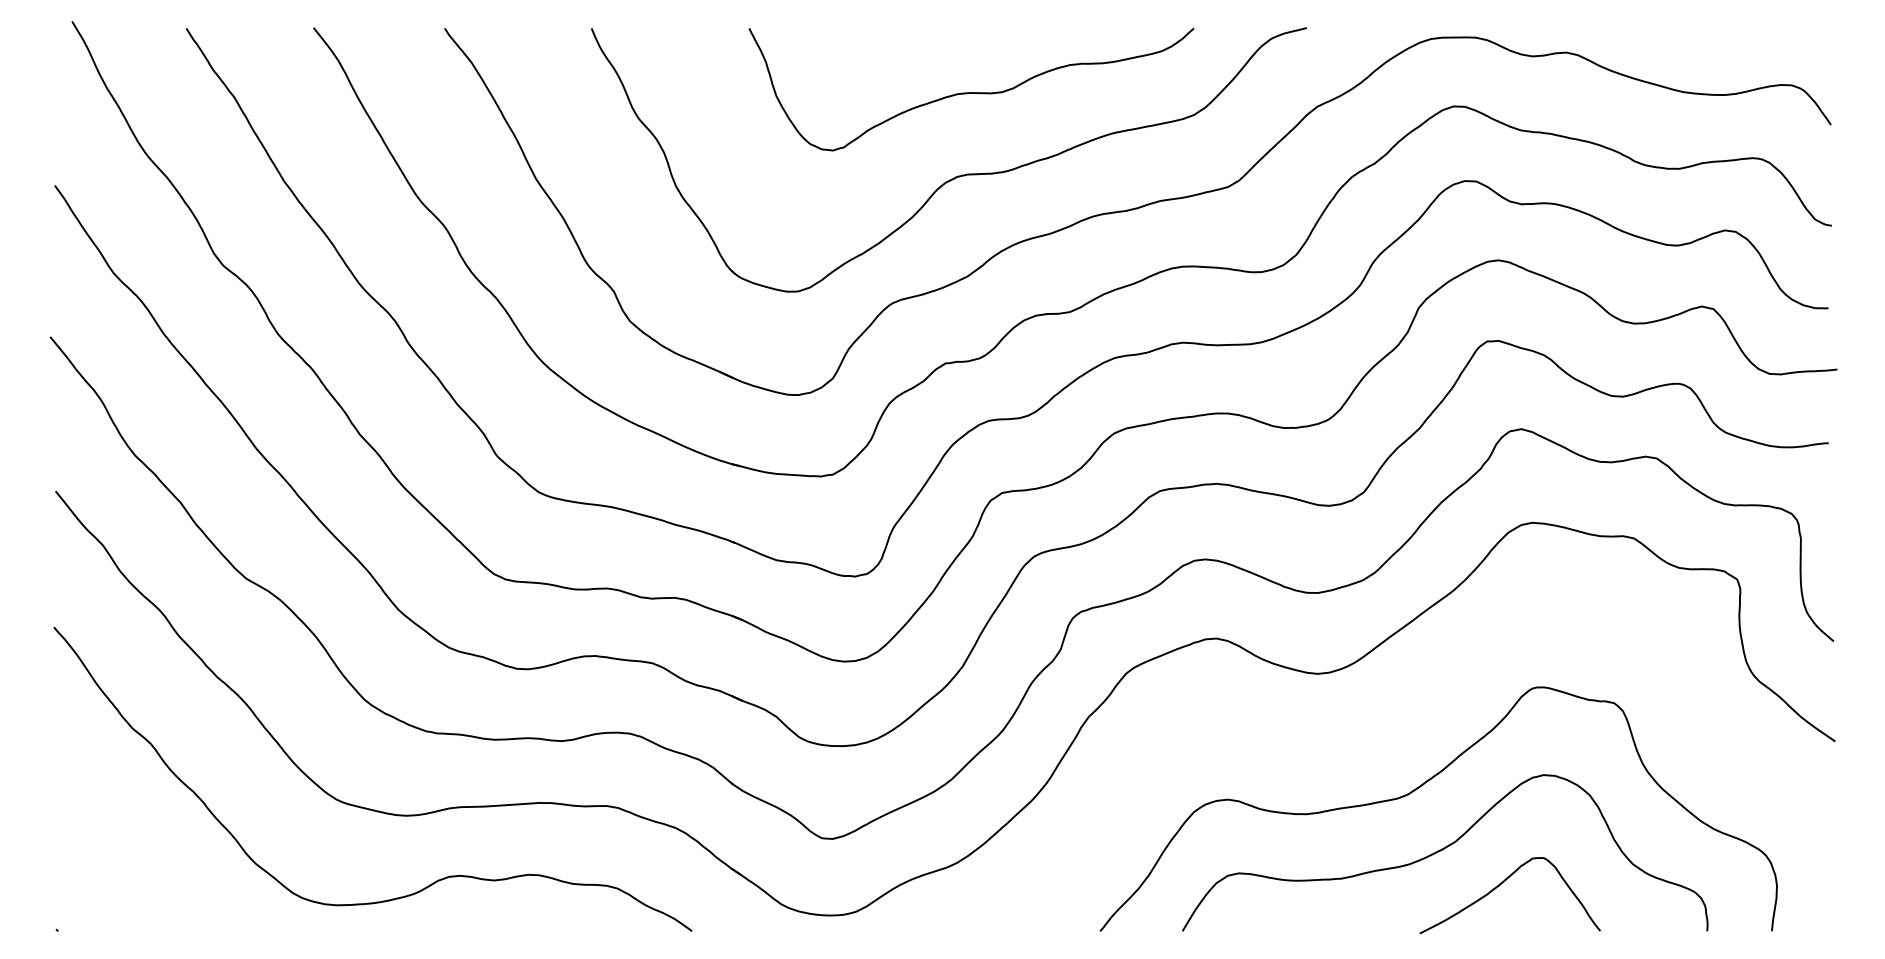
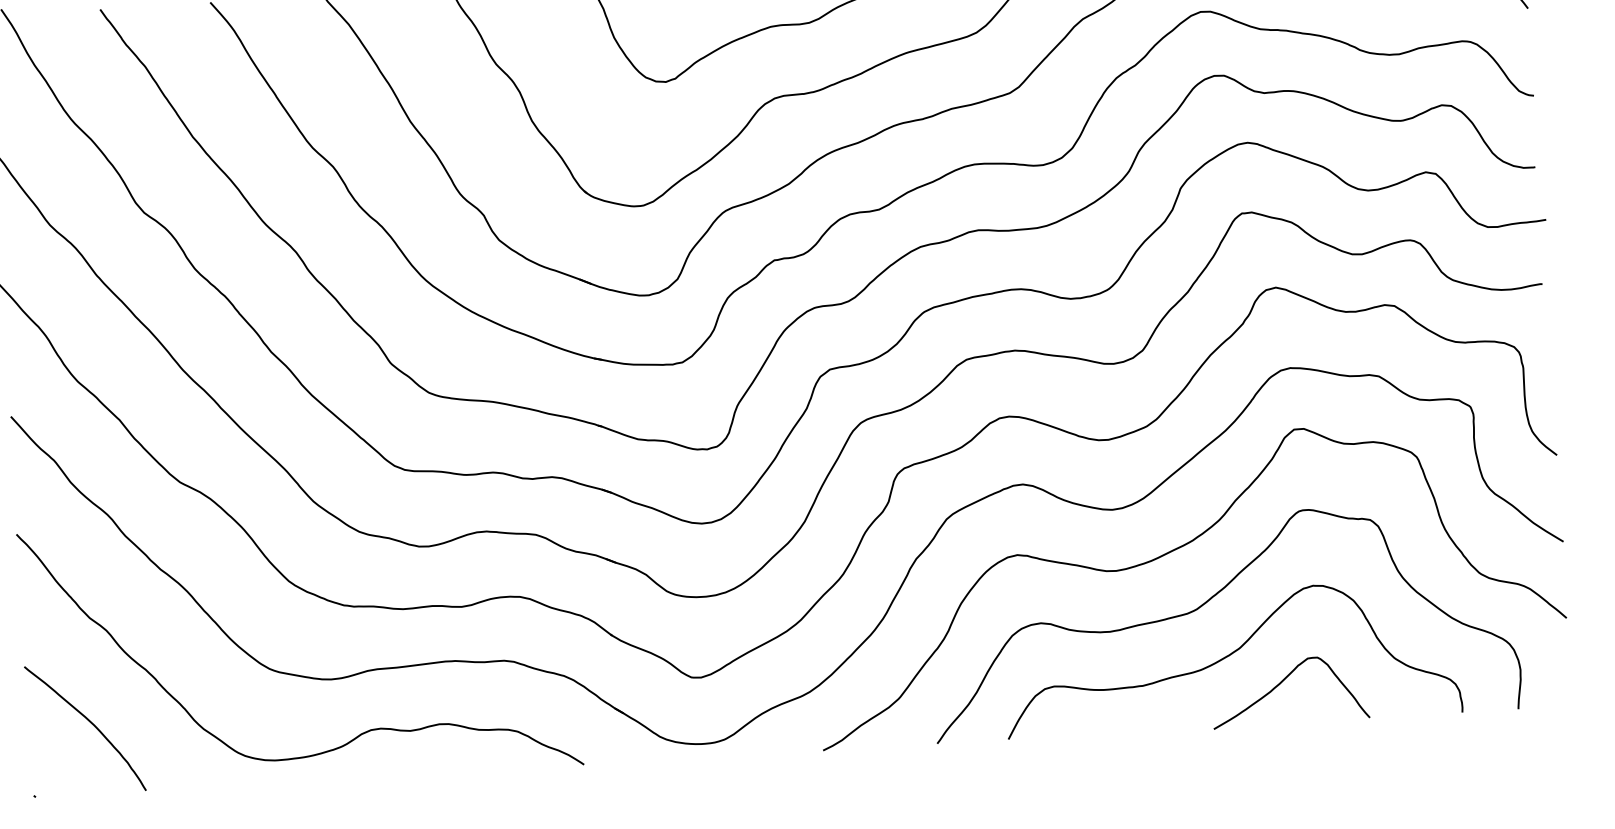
curve: (1384, 726) -> (1172, 551), added
curve: (125, 848) -> (89, 722), added

